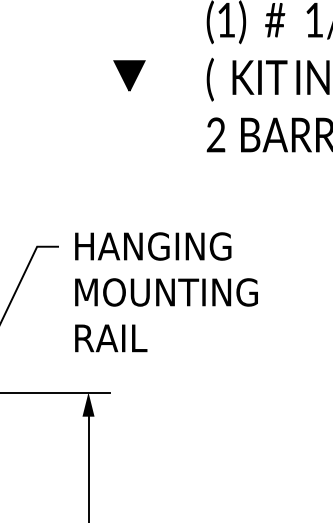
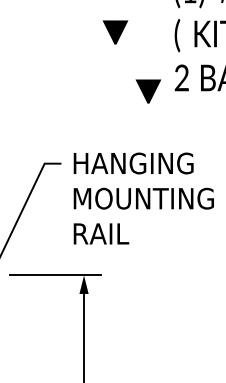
part: (172, 152) -> (148, 91), added

